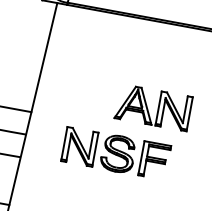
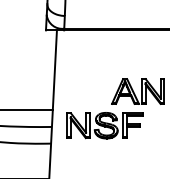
part: (115, 153) -> (104, 125), moved

